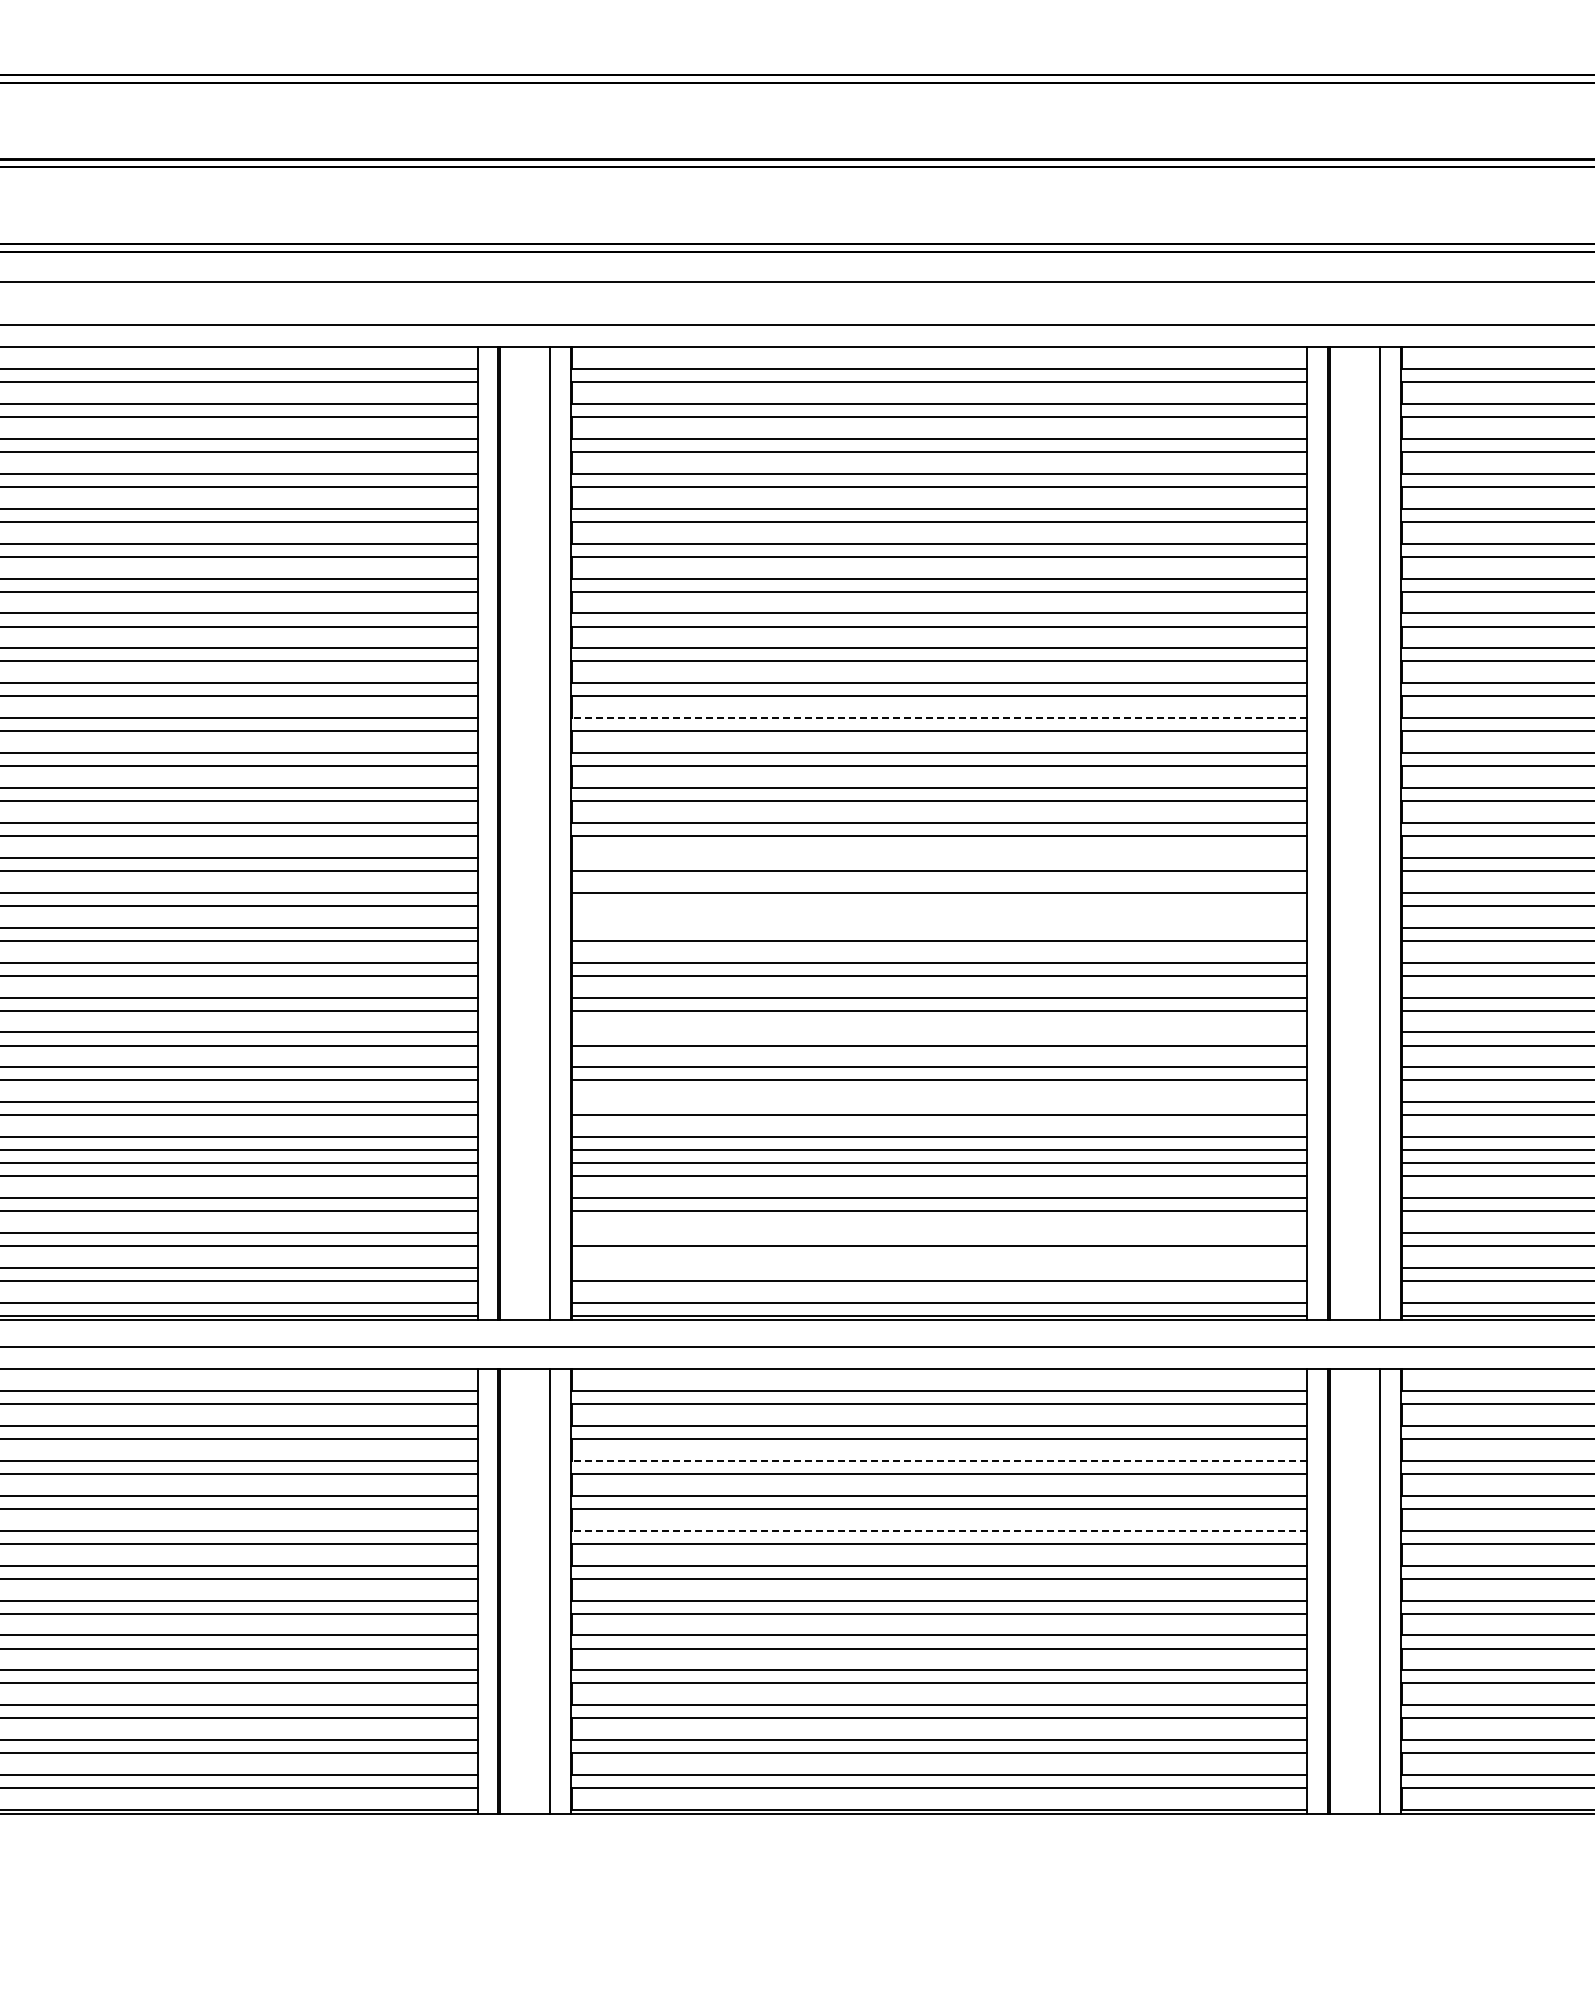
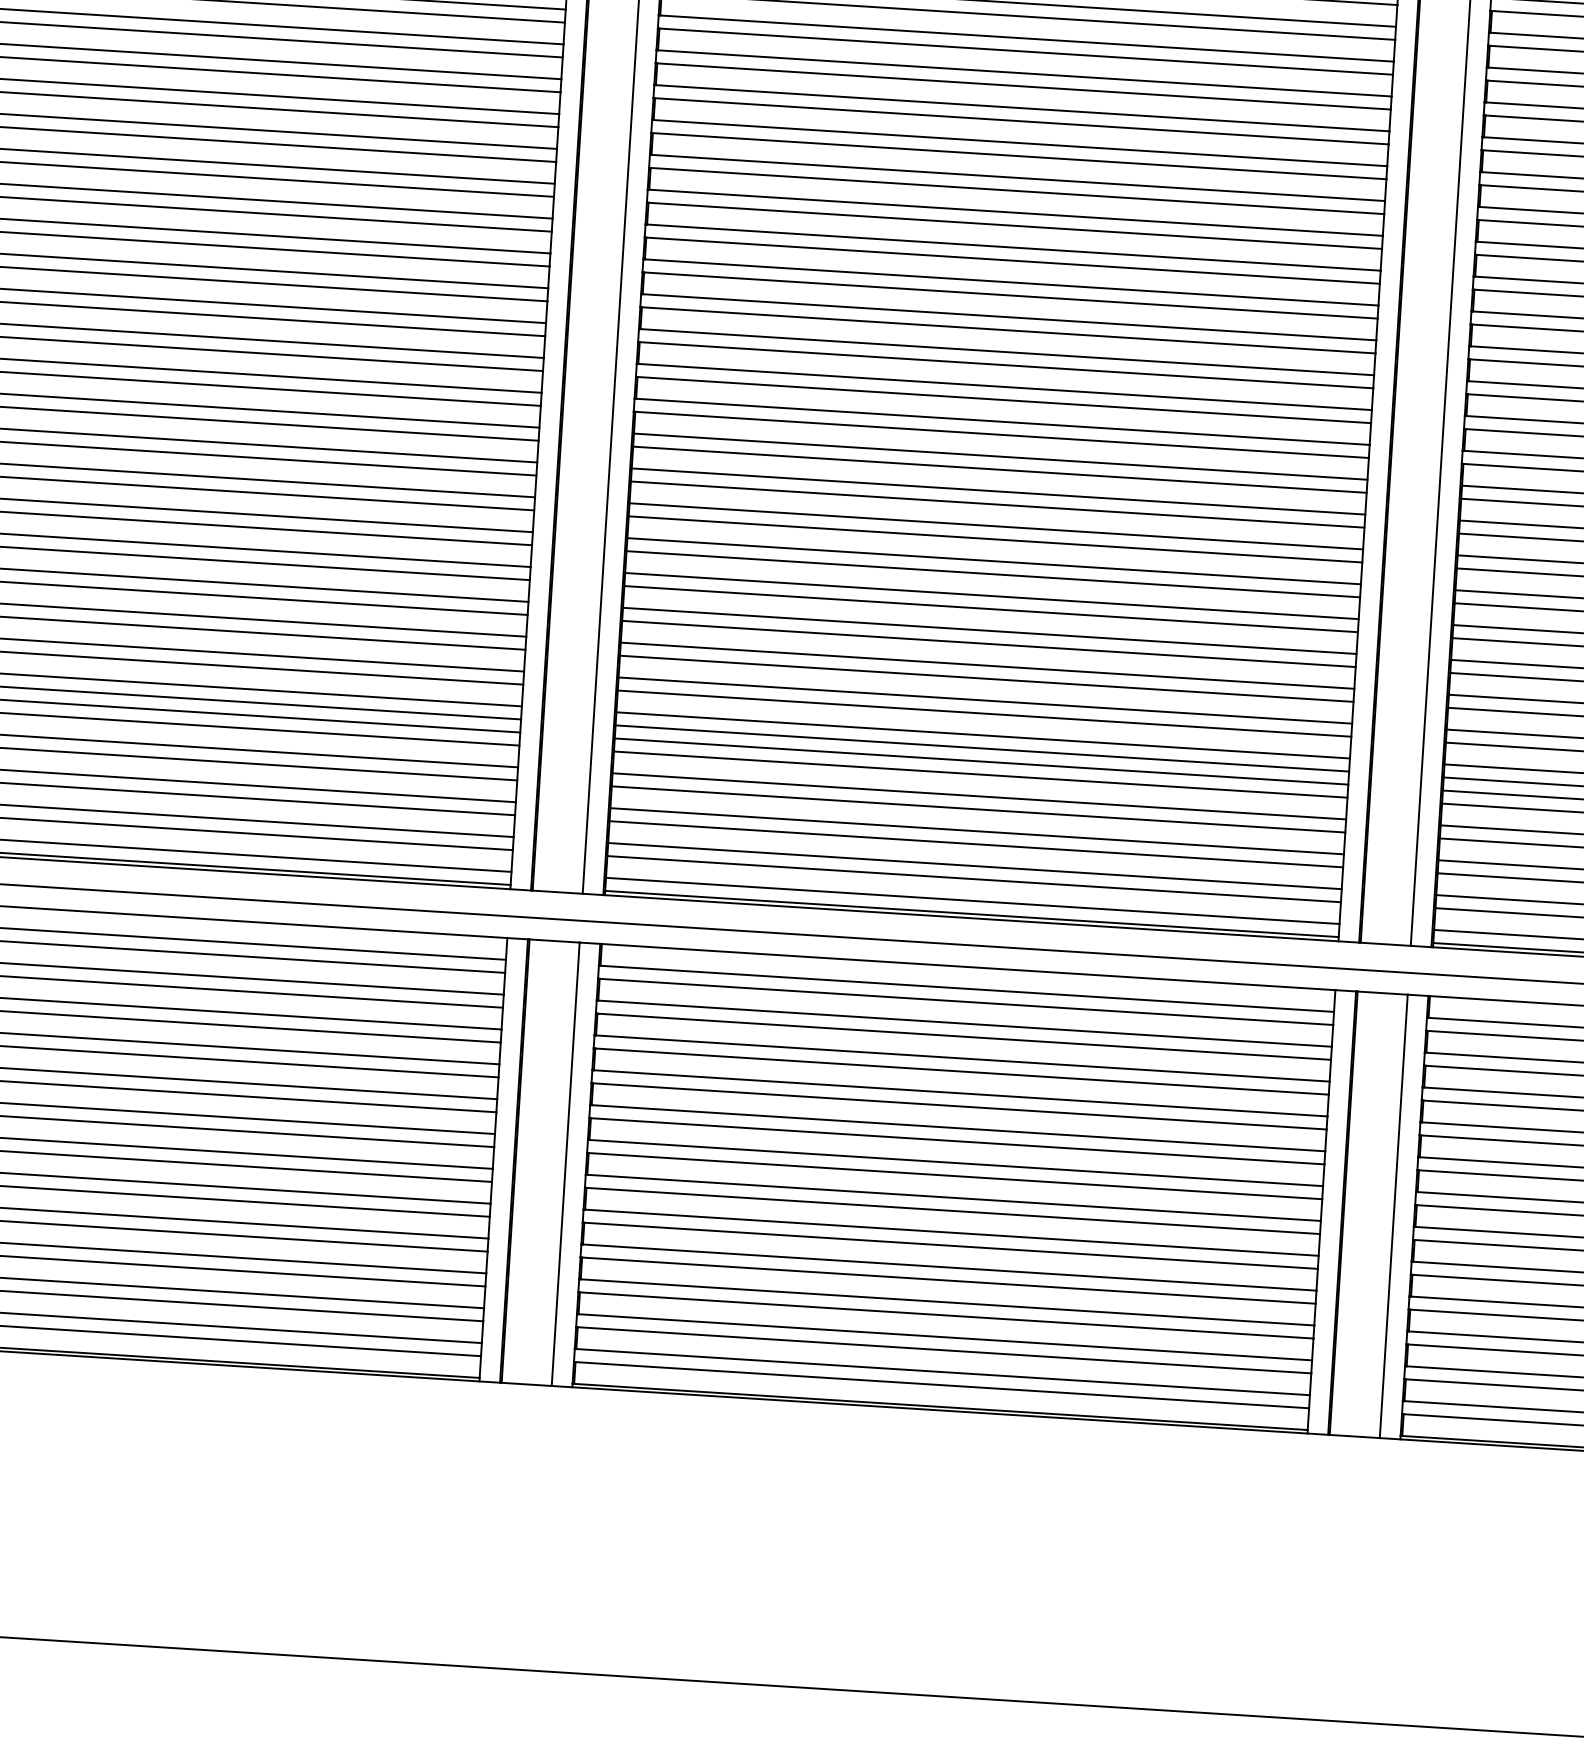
line: (939, 718) -> (1009, 317), dashed -> solid
line: (939, 857) -> (1000, 456), added
line: (939, 905) -> (997, 504), added
line: (939, 927) -> (995, 526), added
line: (939, 1032) -> (989, 630), added
line: (939, 1102) -> (985, 700), added
line: (939, 1233) -> (976, 831), added
line: (939, 1268) -> (974, 866), added
line: (939, 1460) -> (962, 1058), dashed -> solid
line: (939, 1530) -> (958, 1127), dashed -> solid

